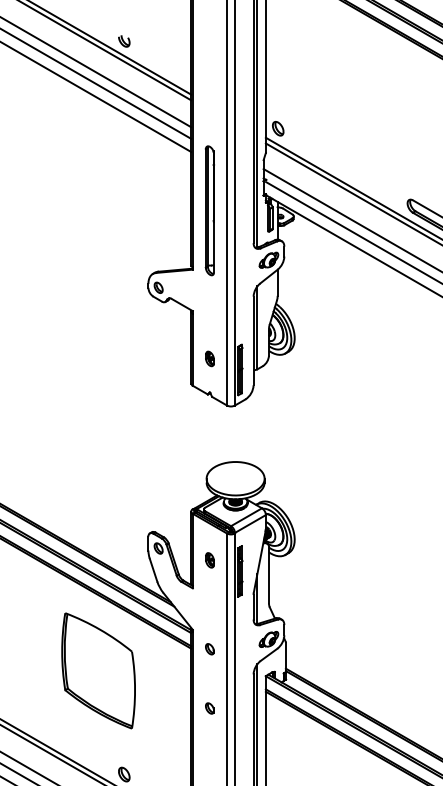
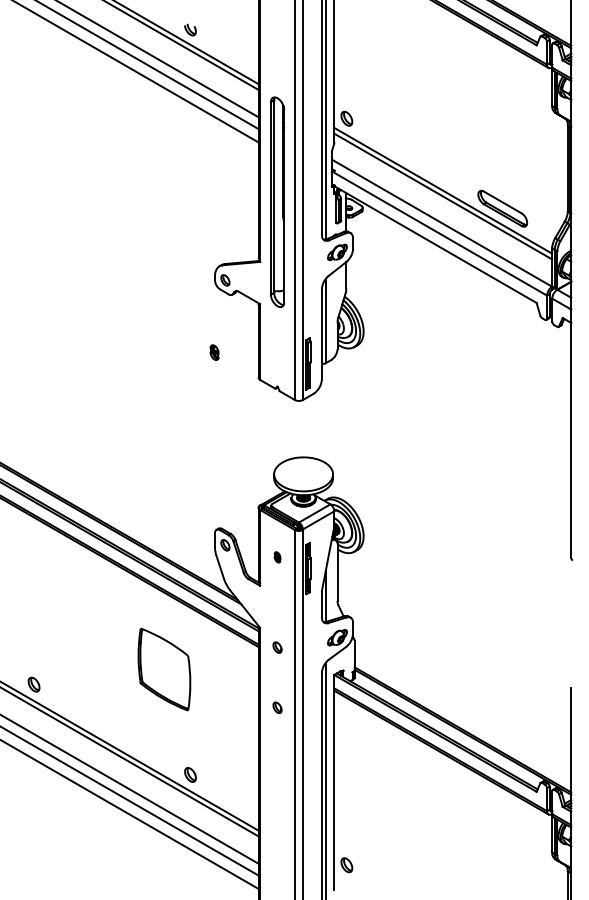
part: (209, 210) -> (277, 201), size x1.6
part: (209, 358) -> (214, 352), moved
part: (209, 560) -> (277, 557), size x0.7
part: (98, 670) -> (164, 669), size x0.7

